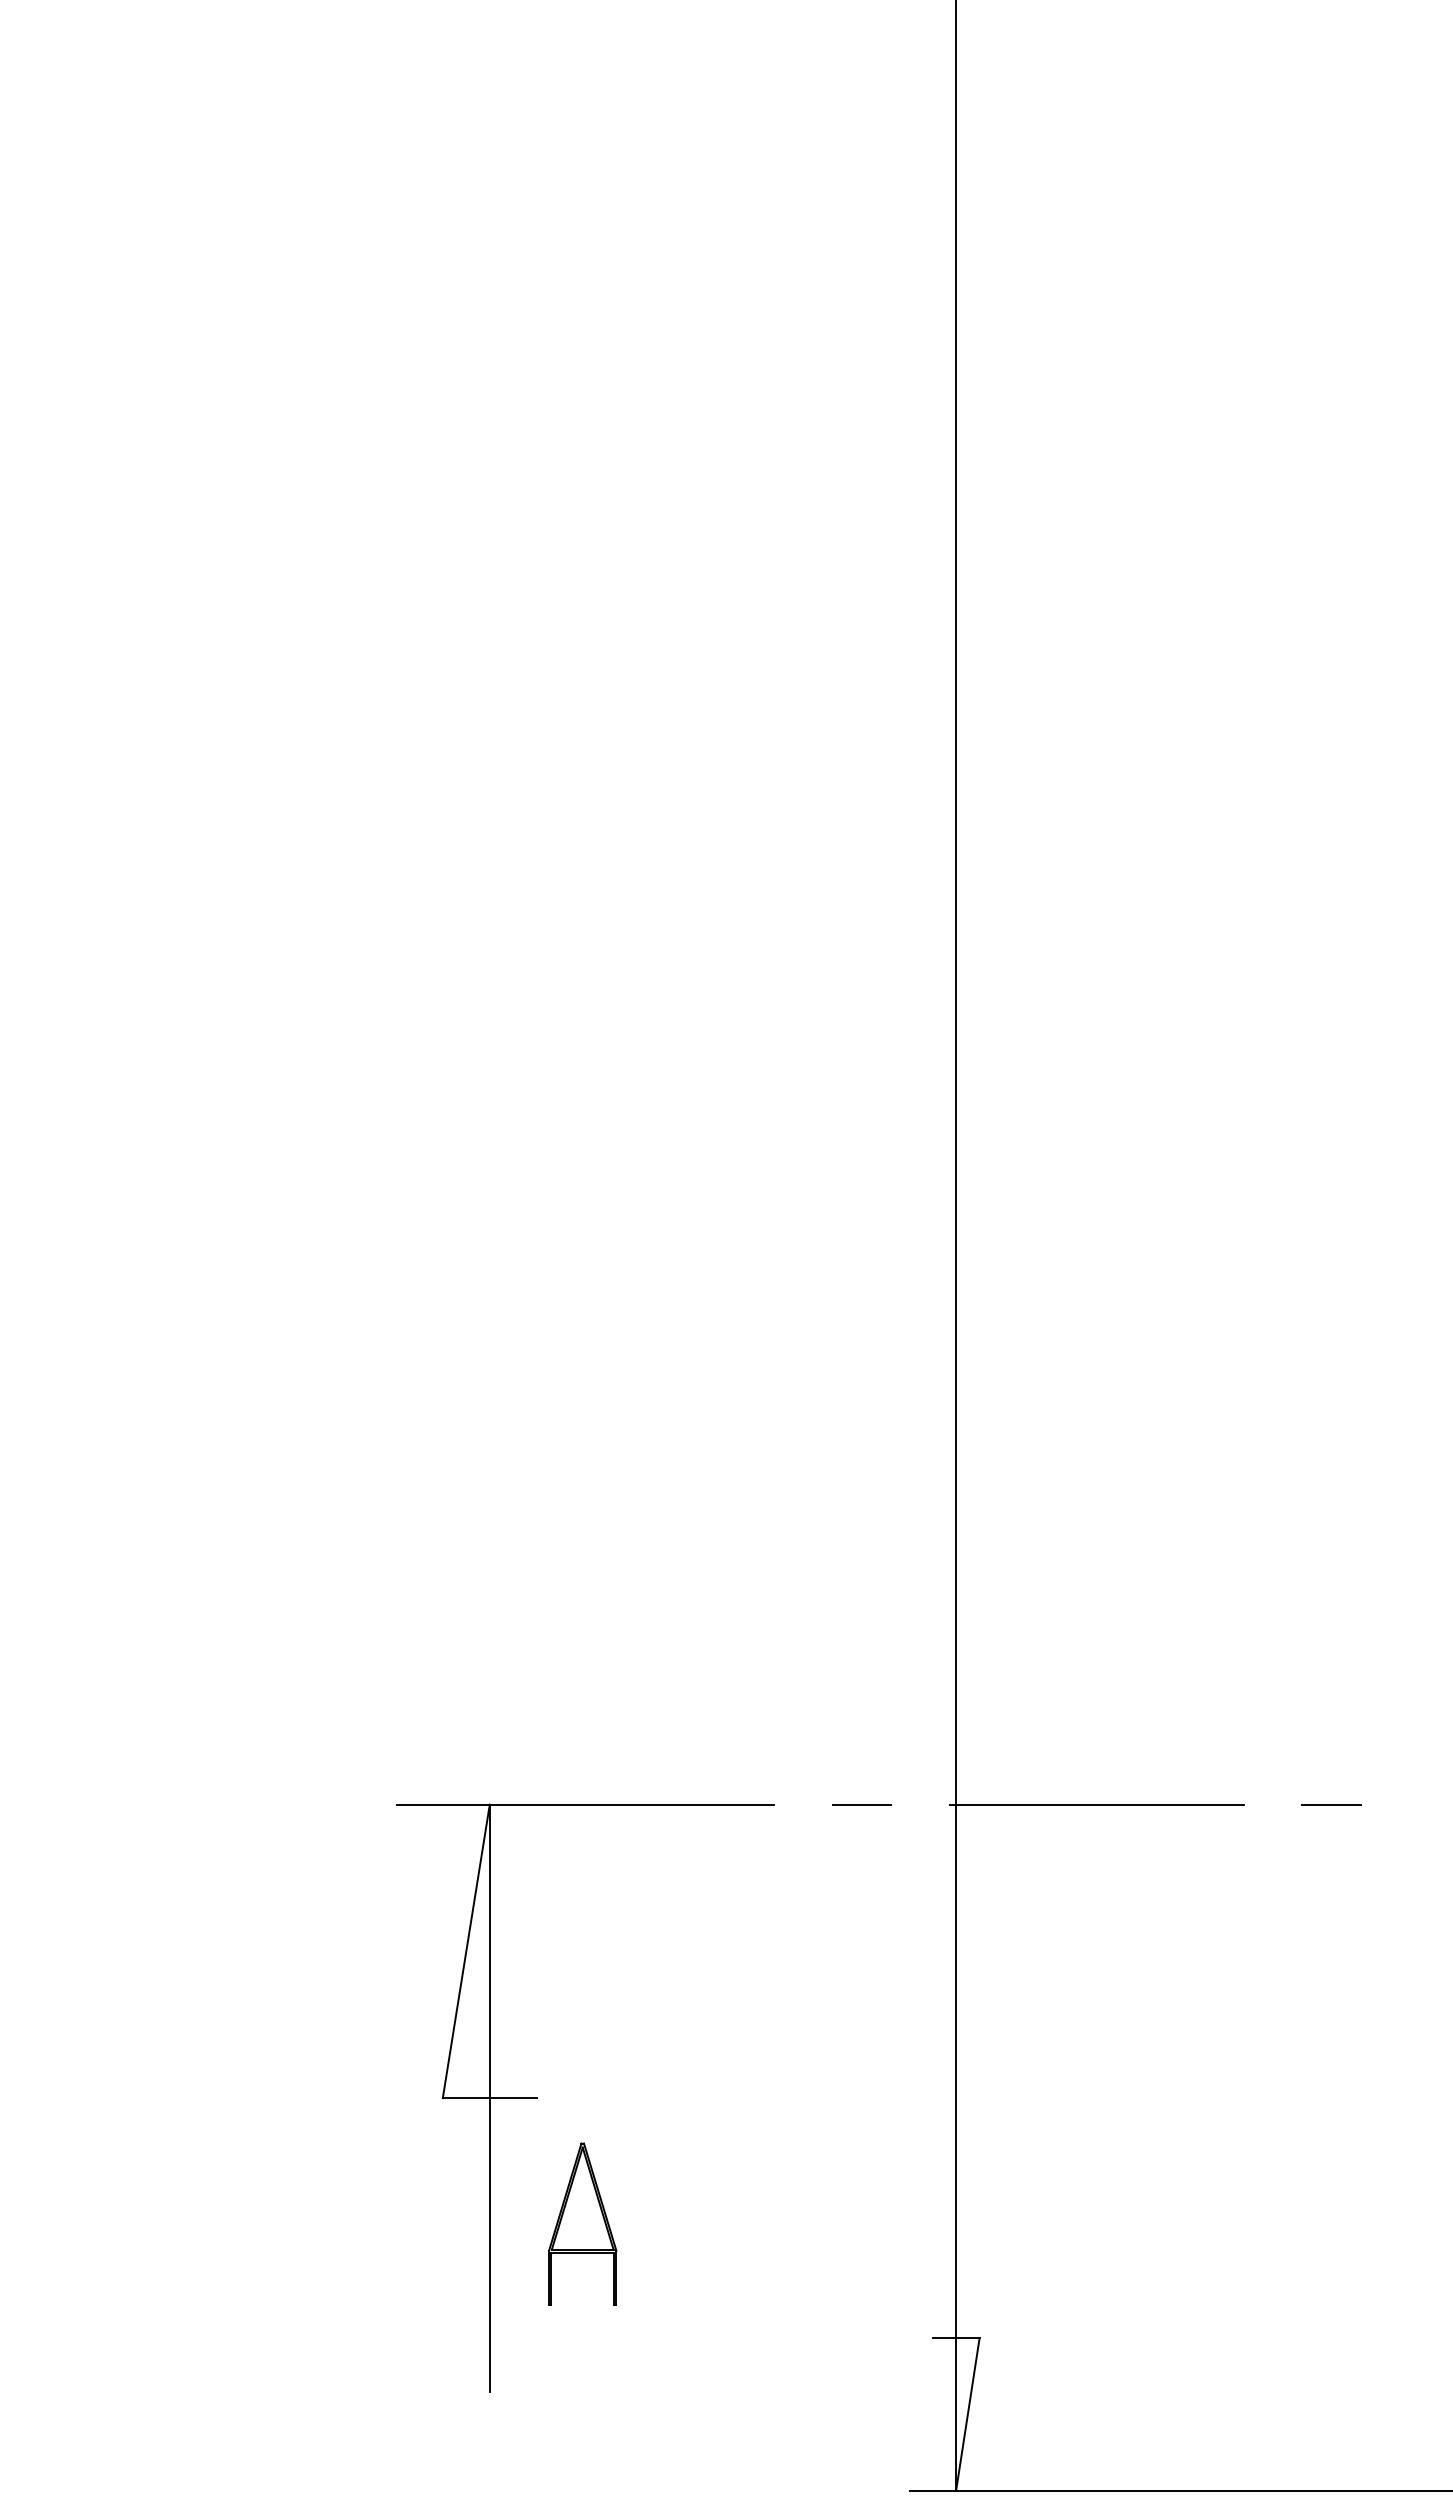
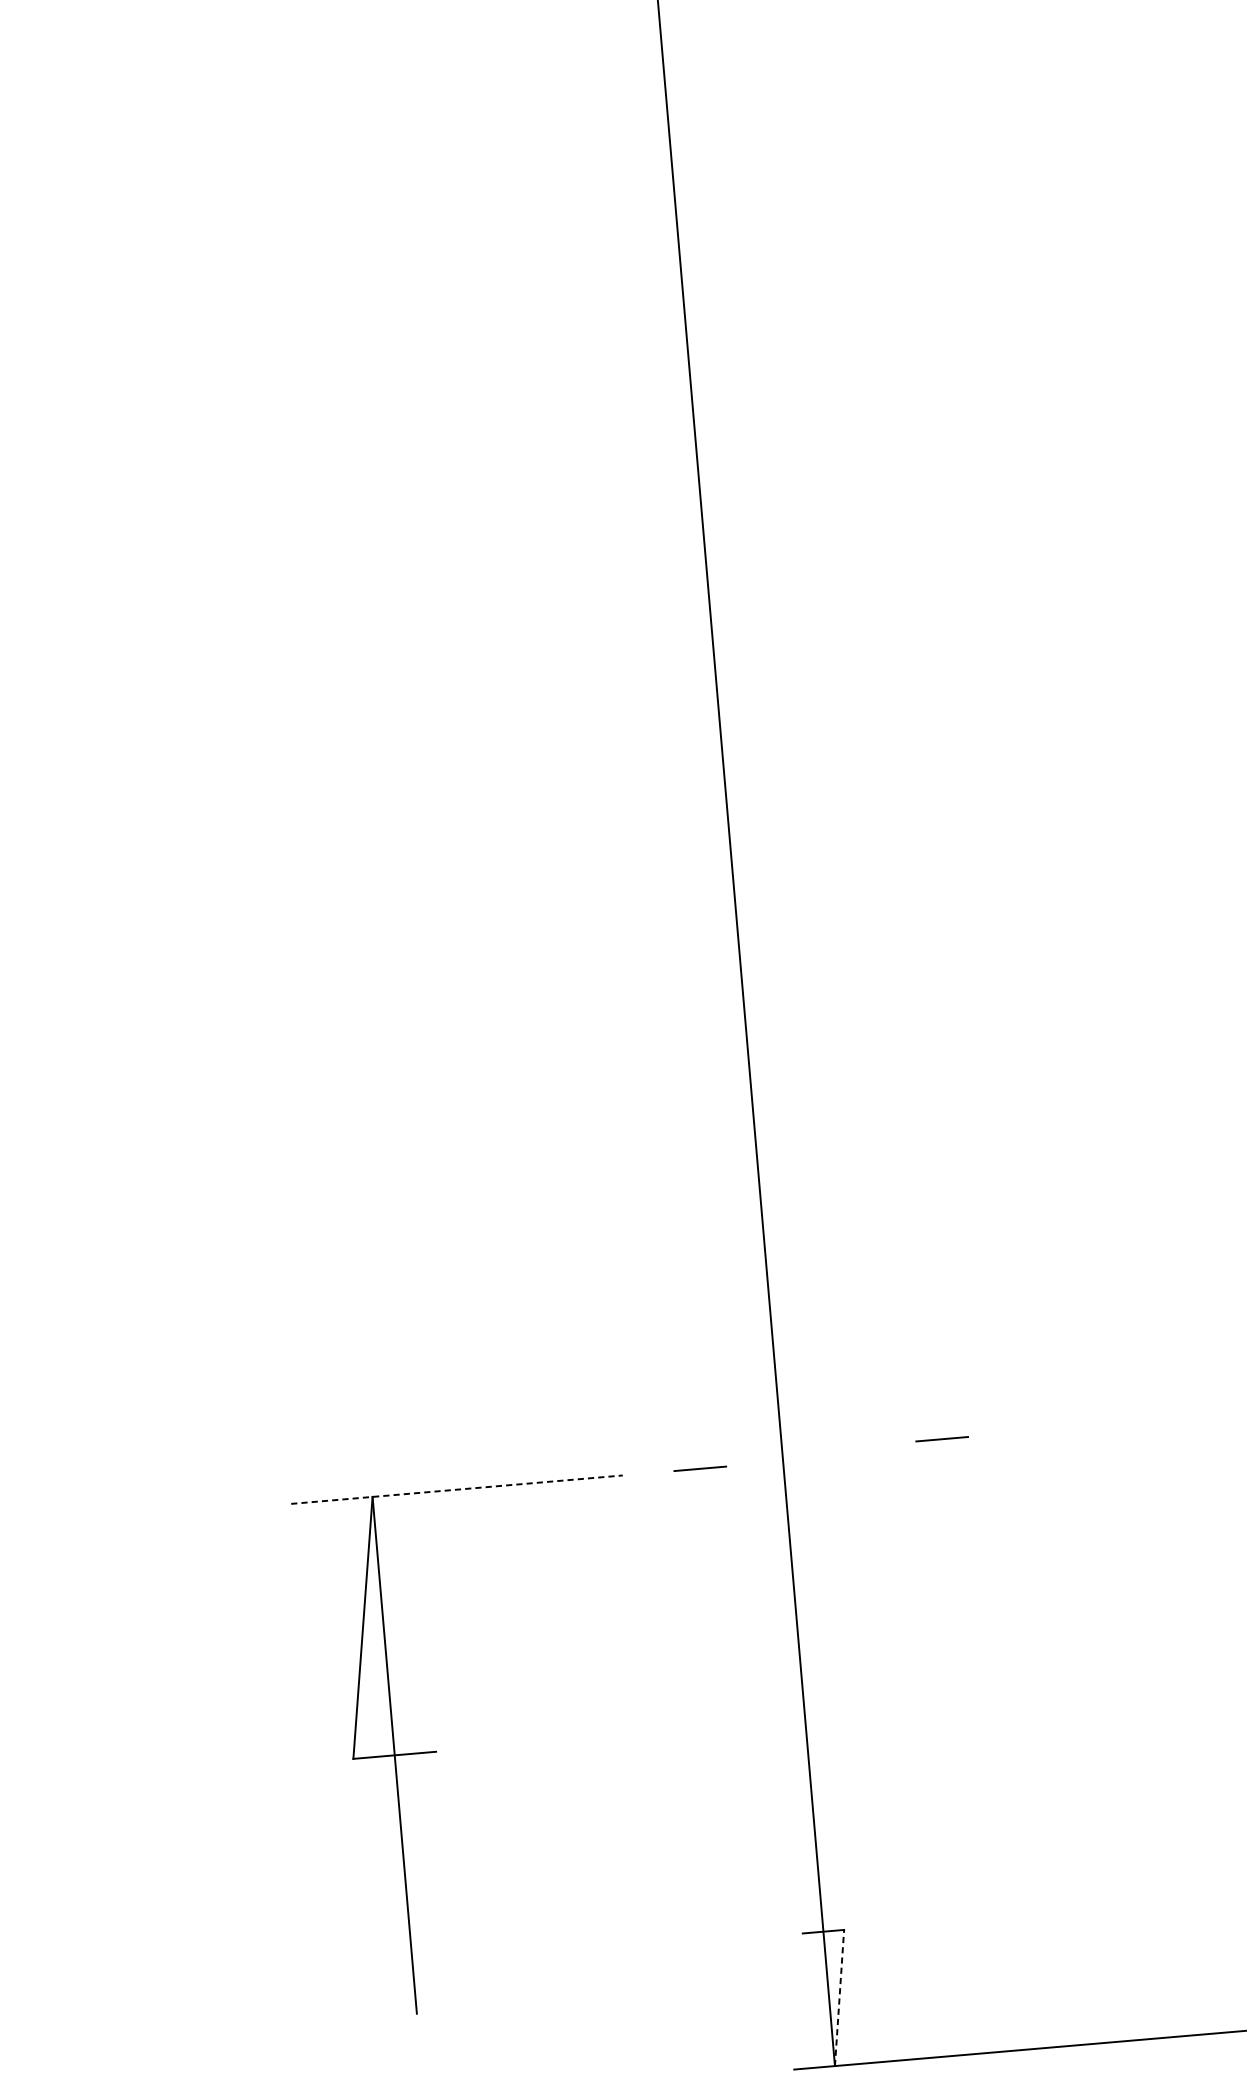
line: (586, 1804) -> (457, 1489), solid -> dashed
line: (1096, 1804) -> (906, 1450), removed
line: (1331, 1804) -> (942, 1439), moved
part: (582, 2223) -> (485, 1858), removed
line: (967, 2414) -> (839, 1997), solid -> dashed

